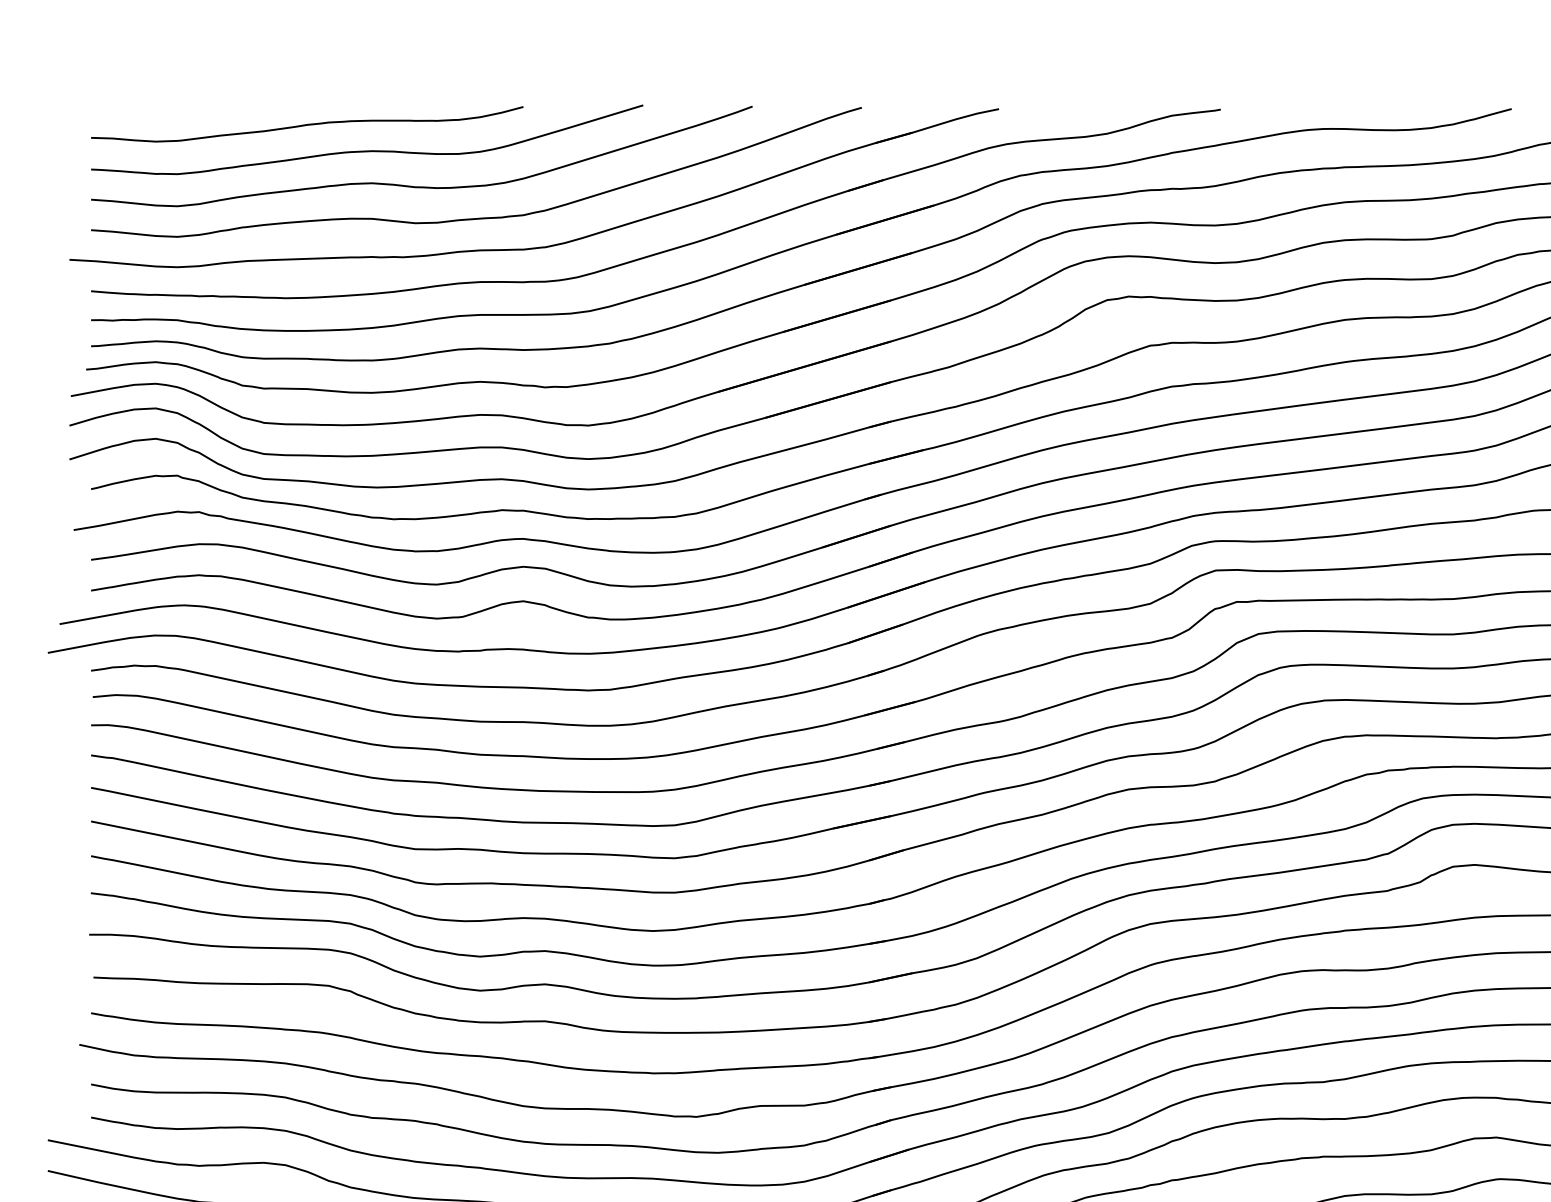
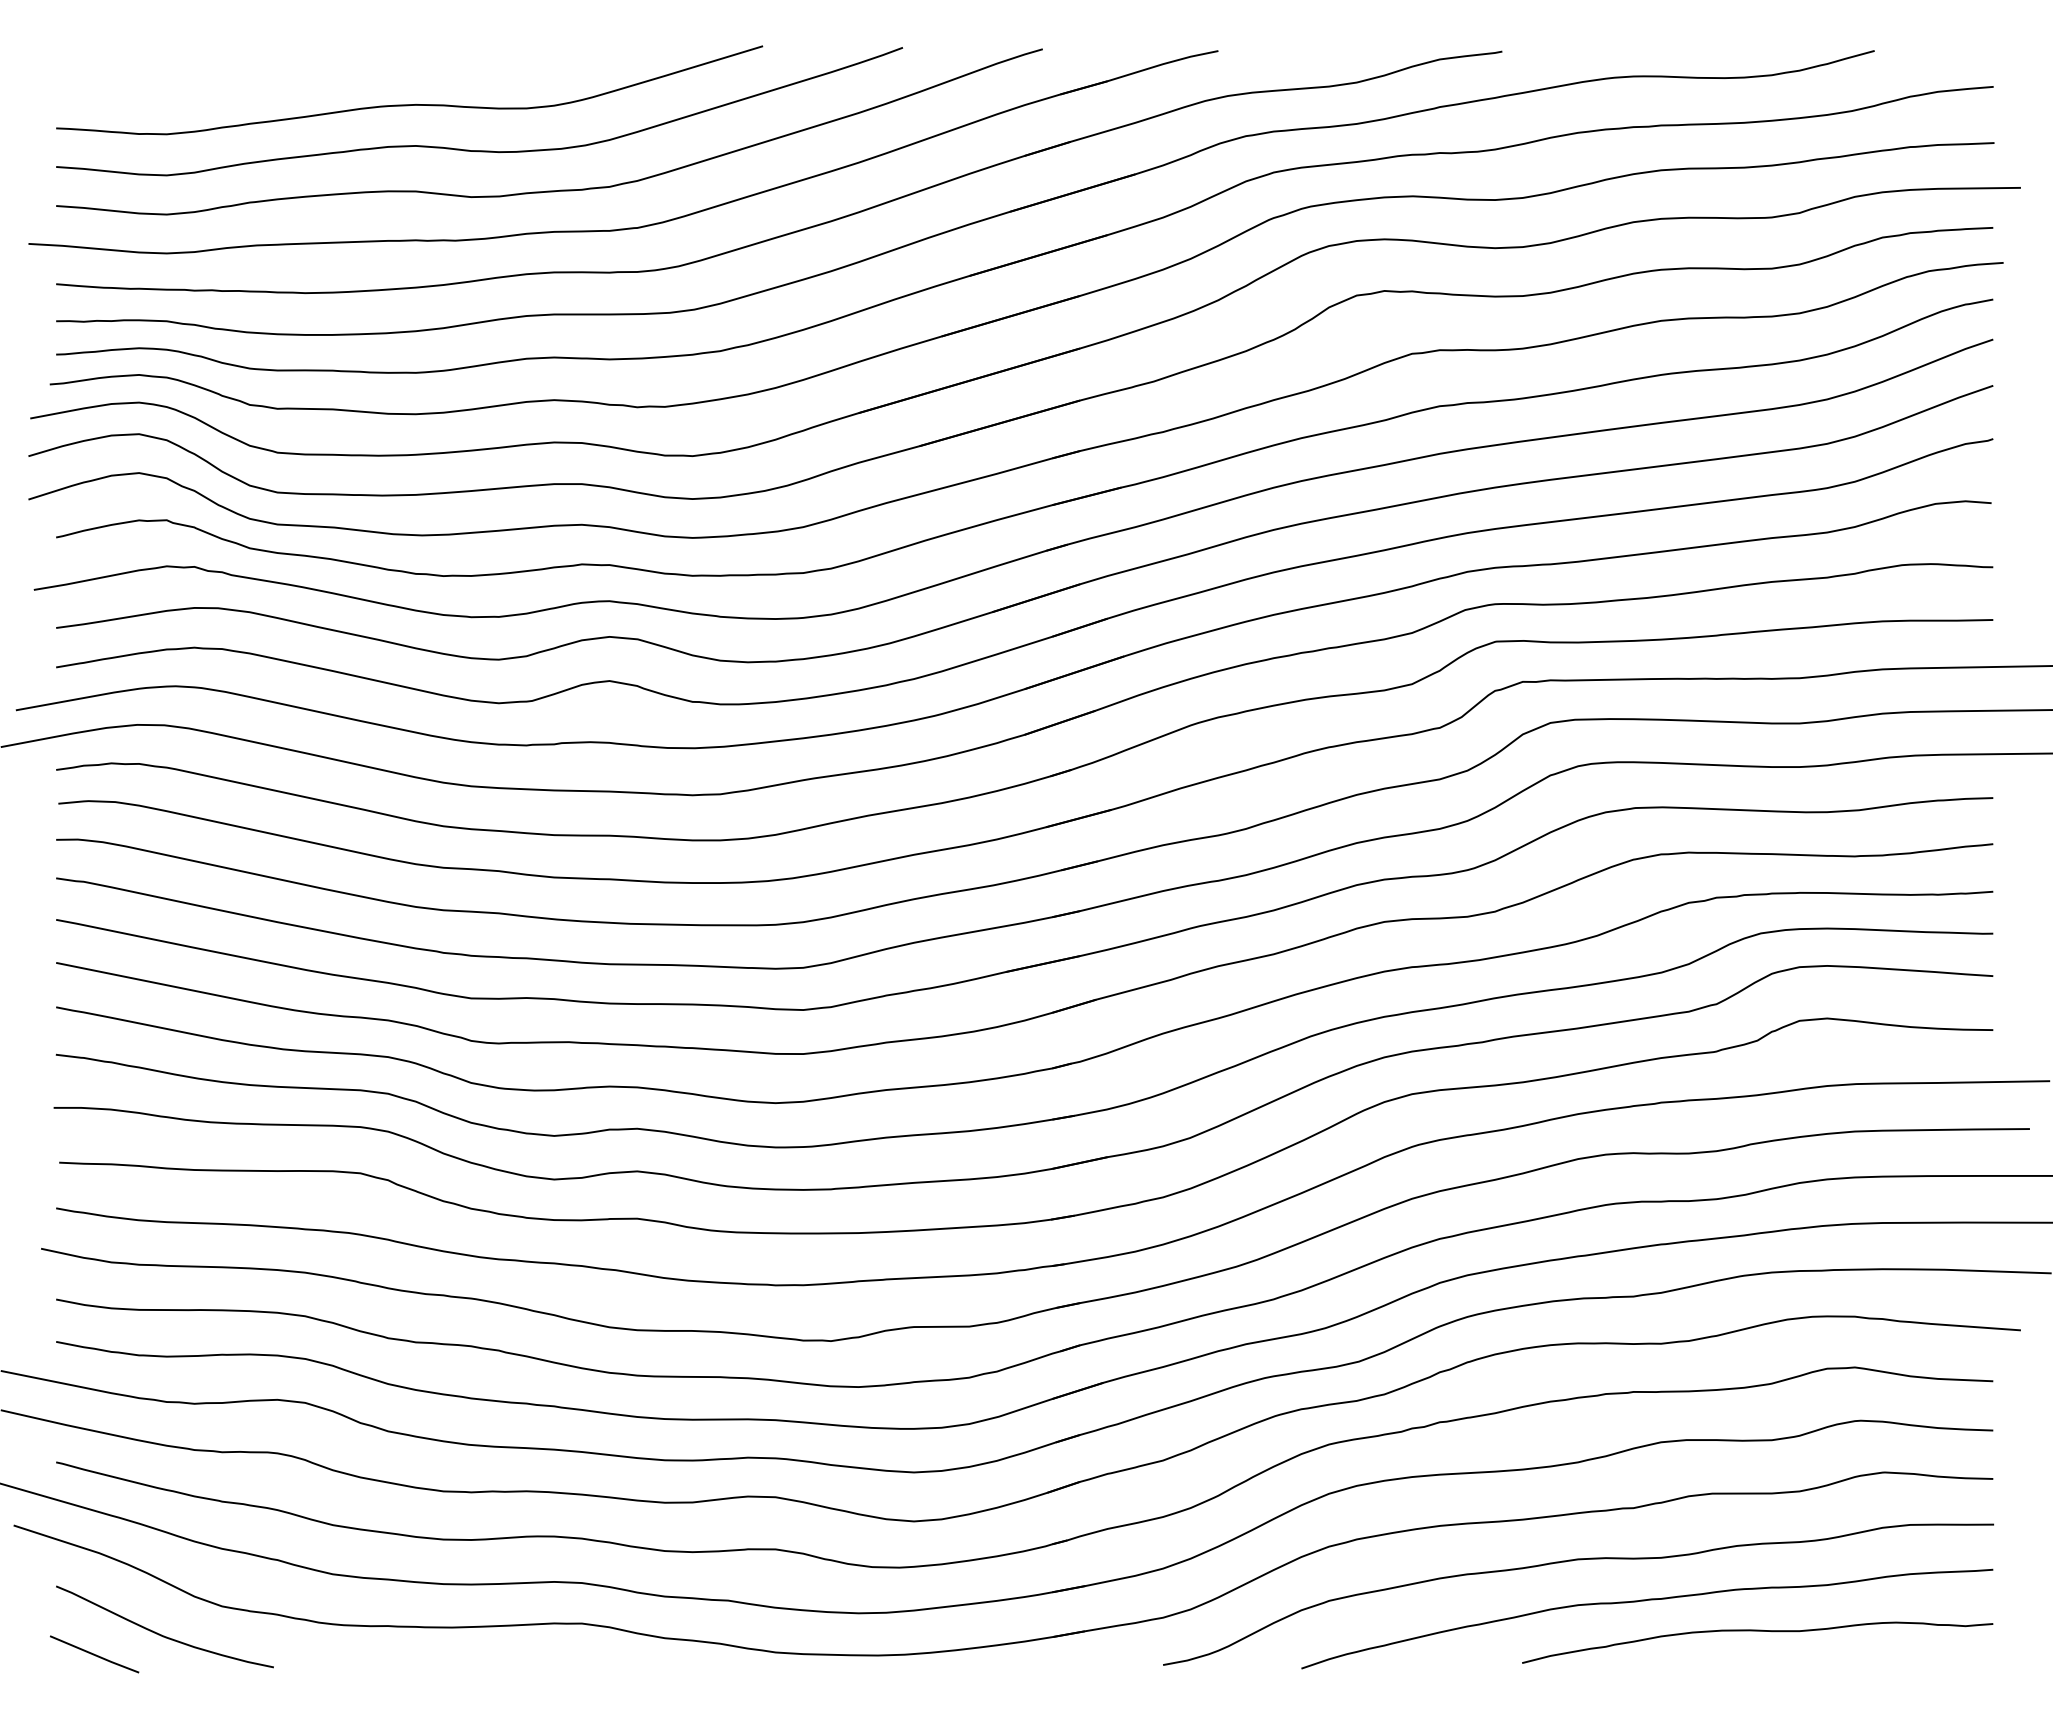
curve: (306, 124) -> (332, 70), removed

